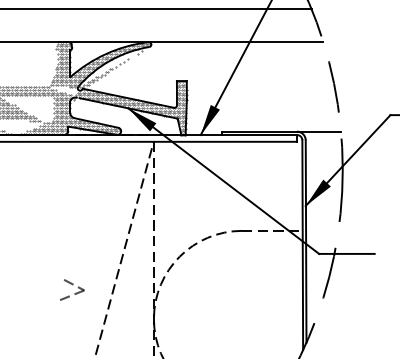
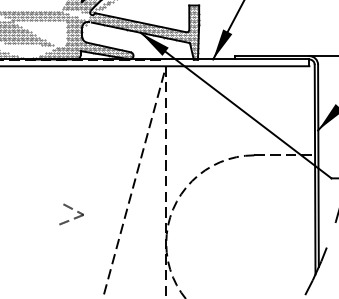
part: (72, 289) -> (71, 213), moved

